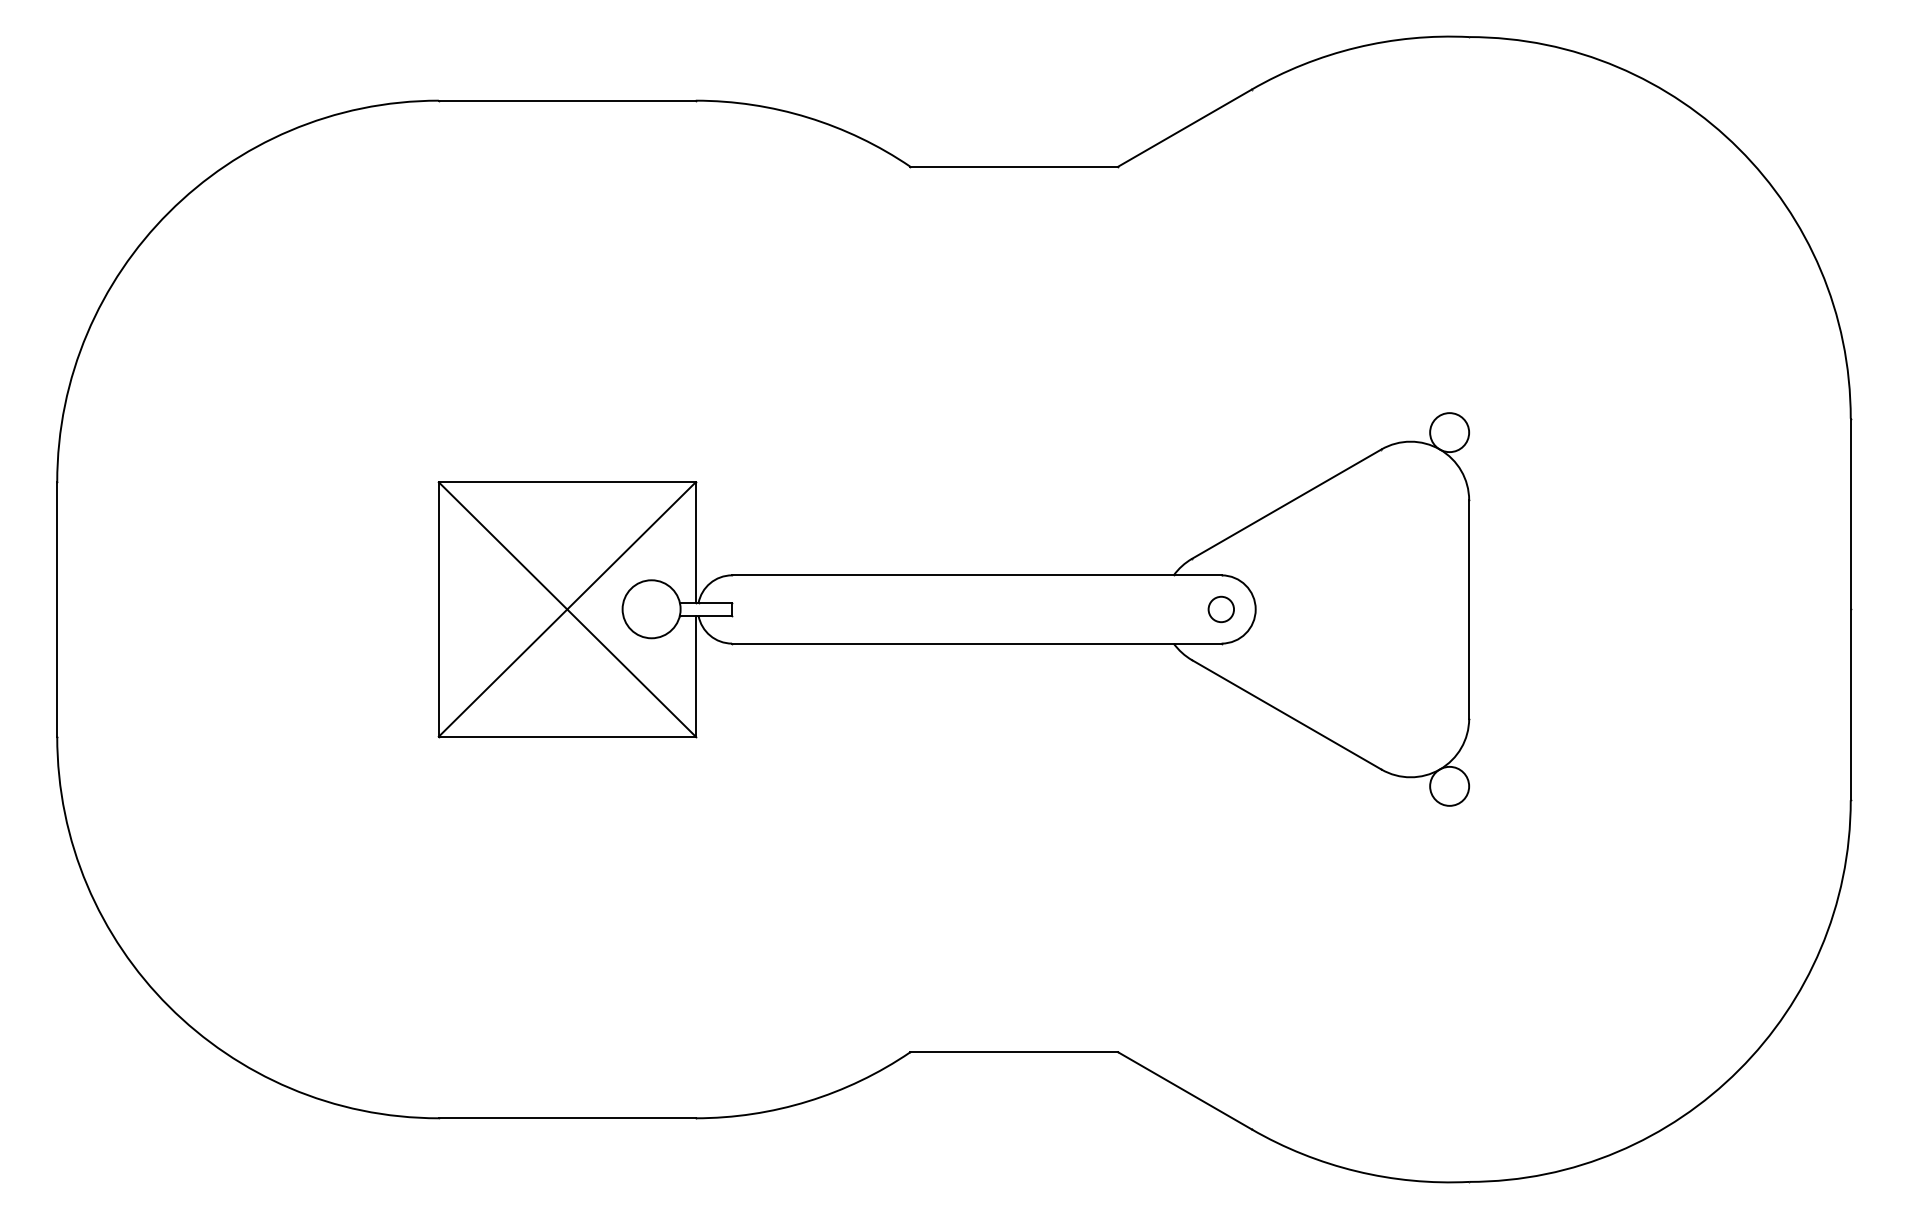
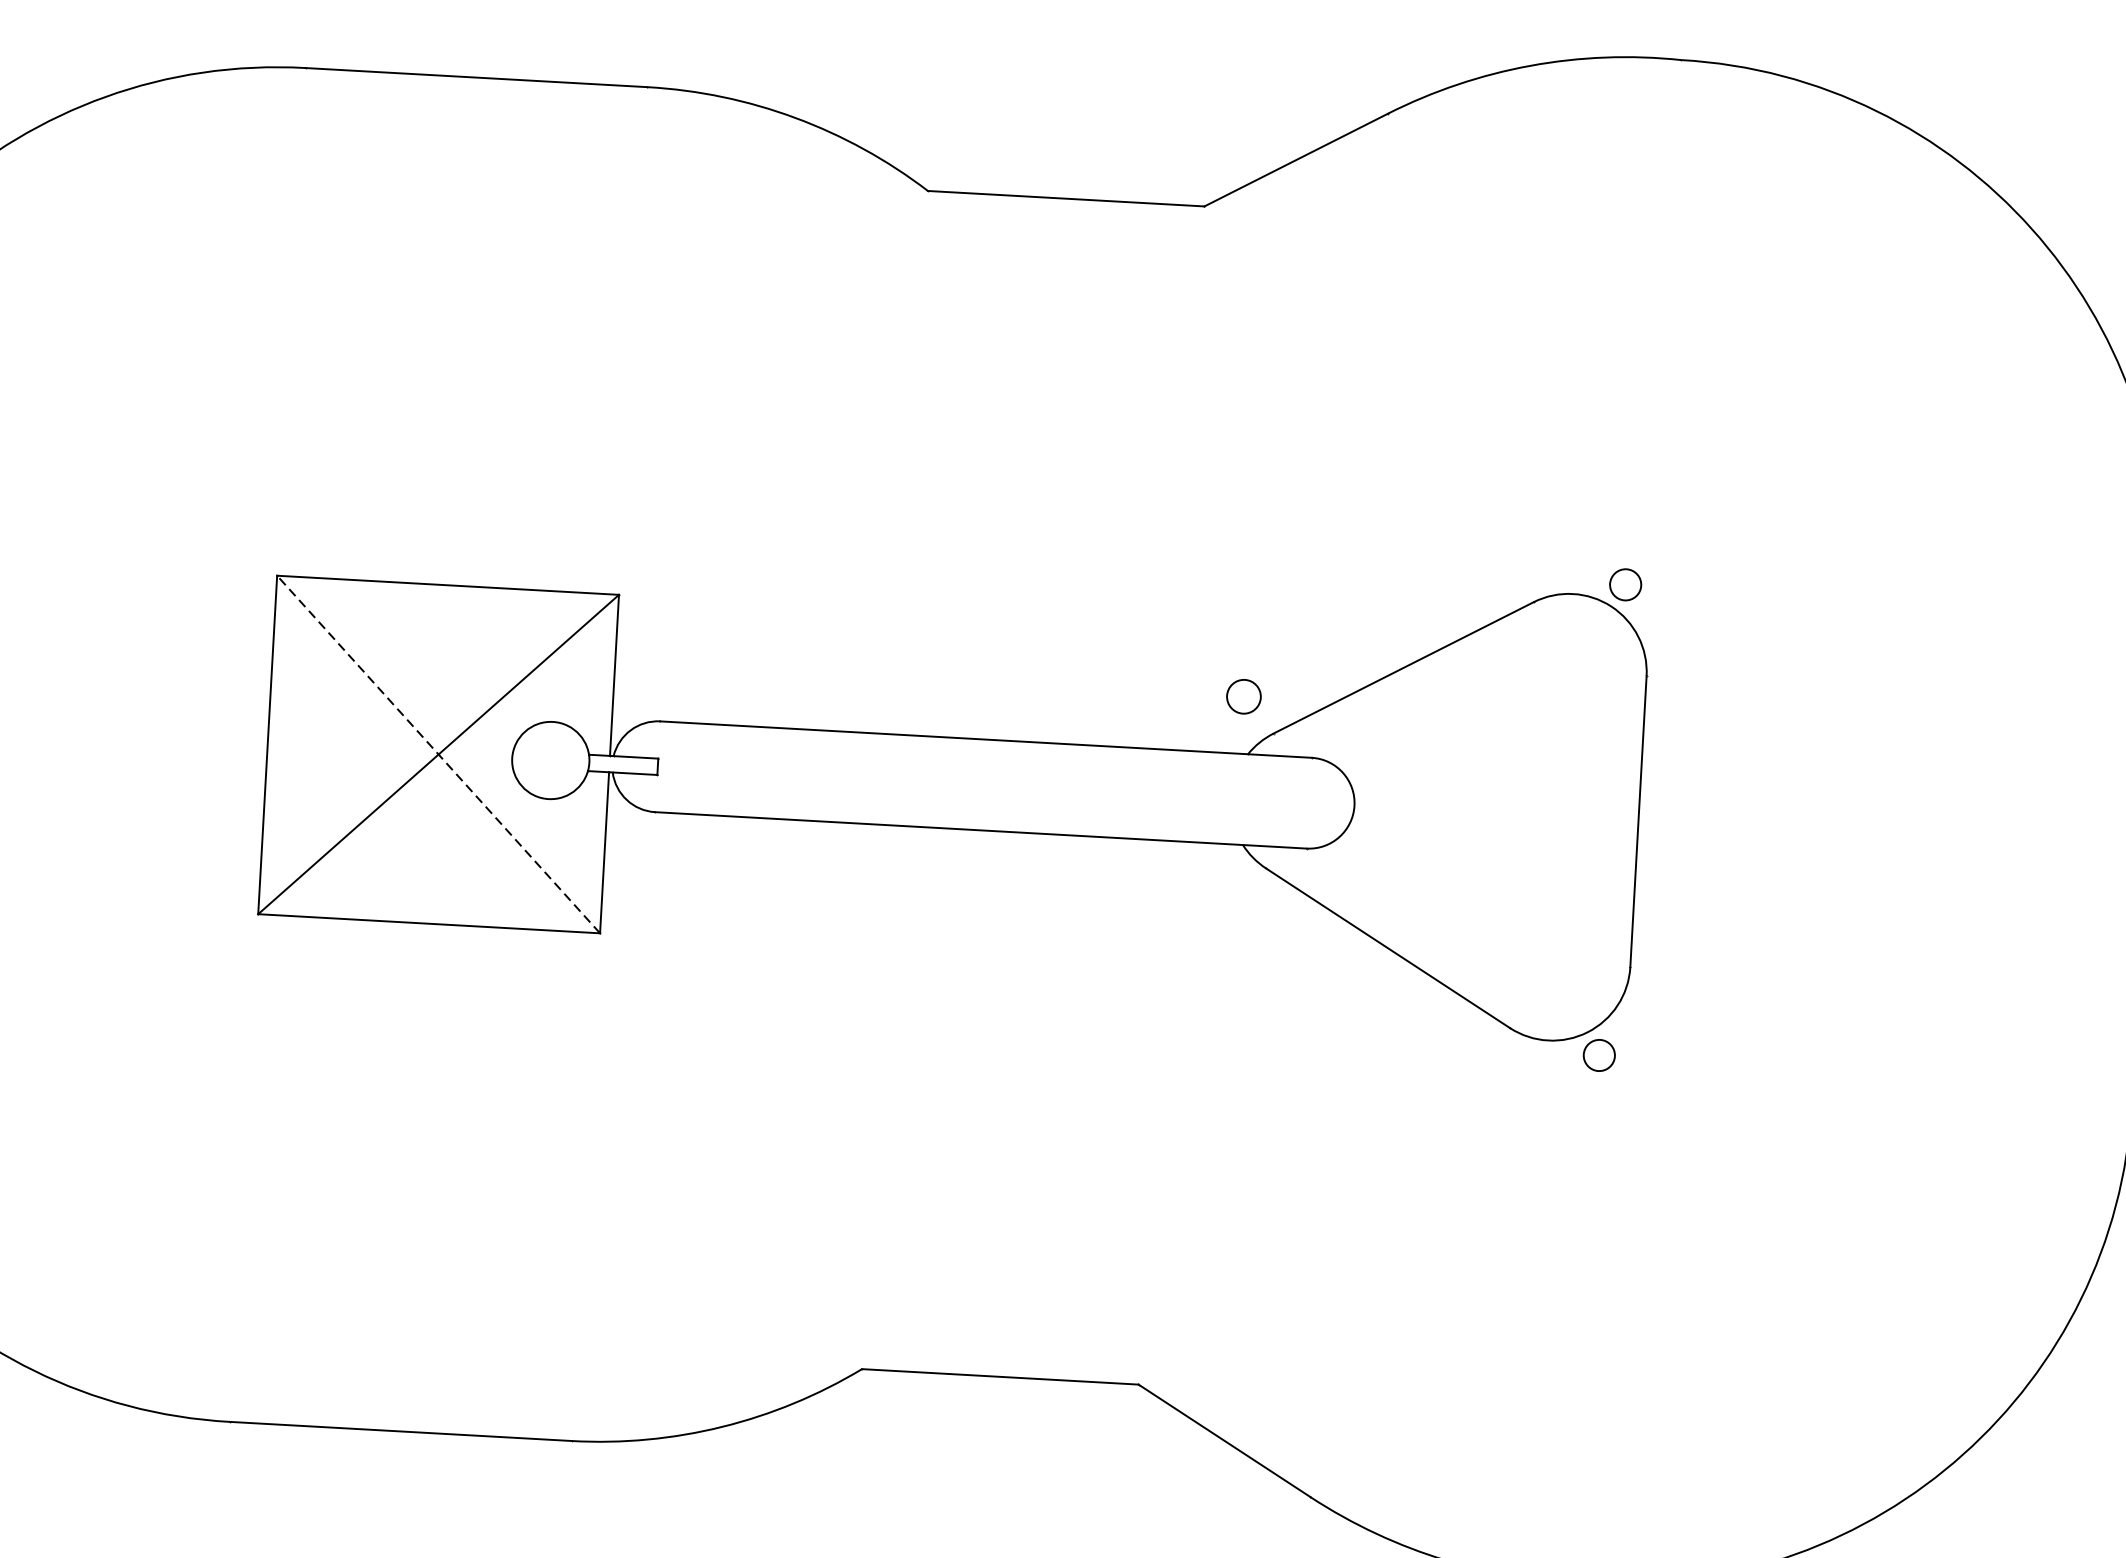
circle: (1449, 432) -> (1625, 584), size x0.6
line: (567, 609) -> (438, 754), solid -> dashed
circle: (1220, 609) -> (1242, 696), moved
circle: (1449, 785) -> (1599, 1054), size x0.6

